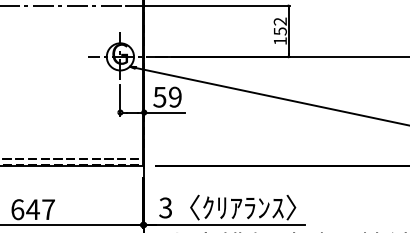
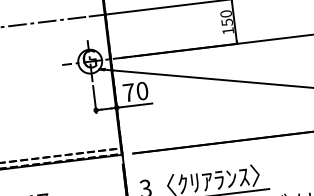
text: (280, 21) -> (226, 13), 152 -> 150
text: (167, 96) -> (135, 91), 59 -> 70

